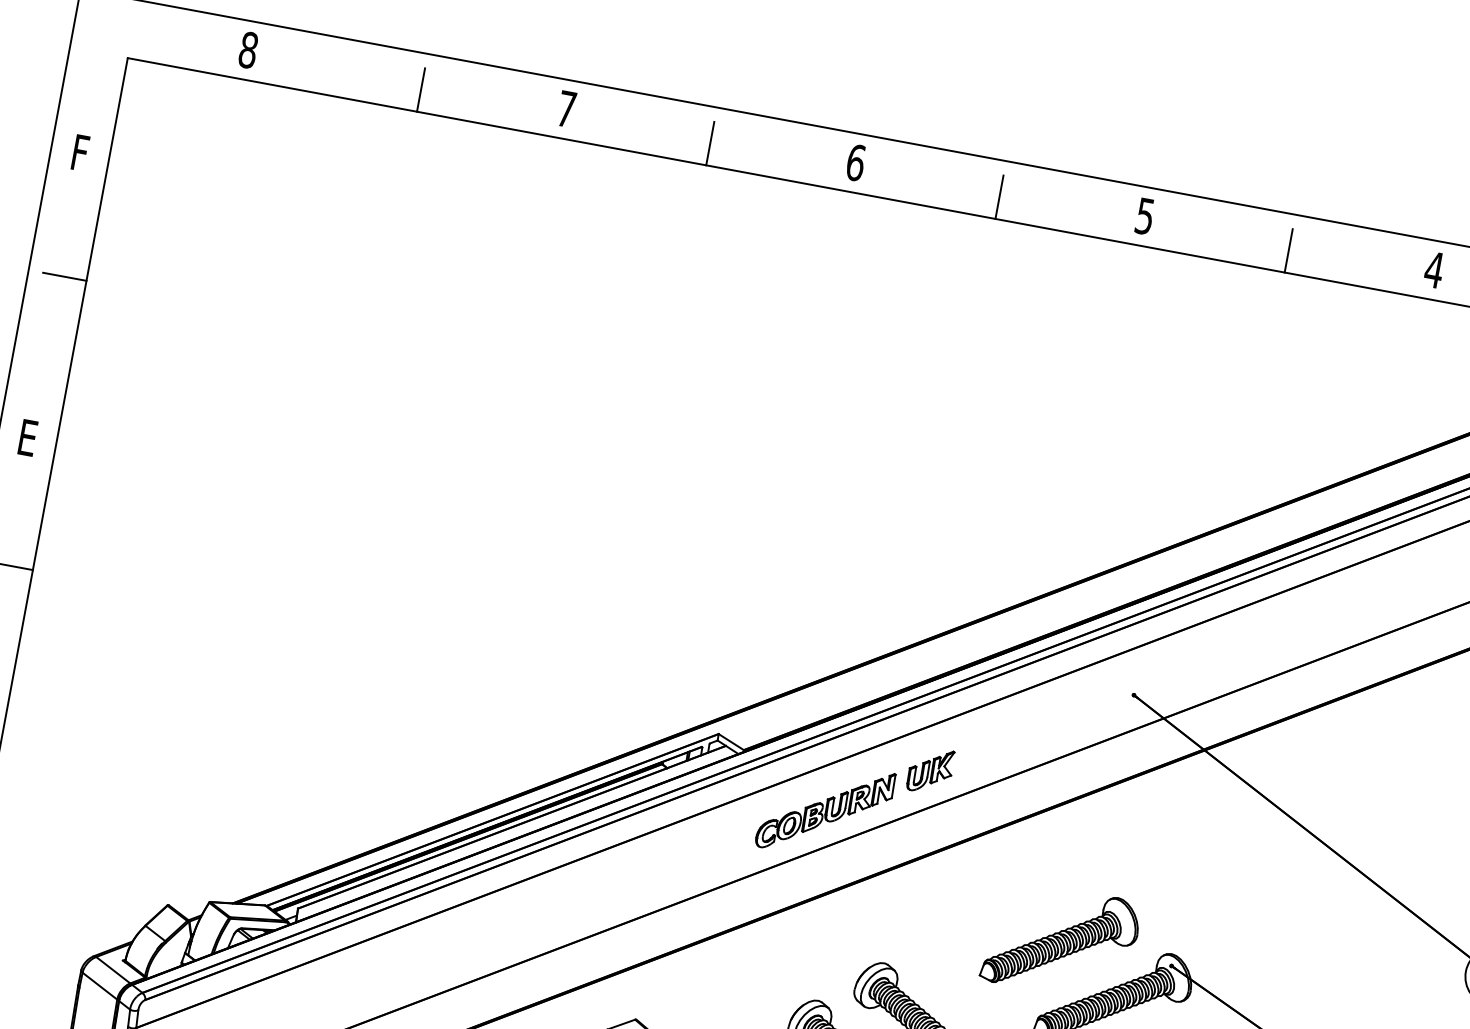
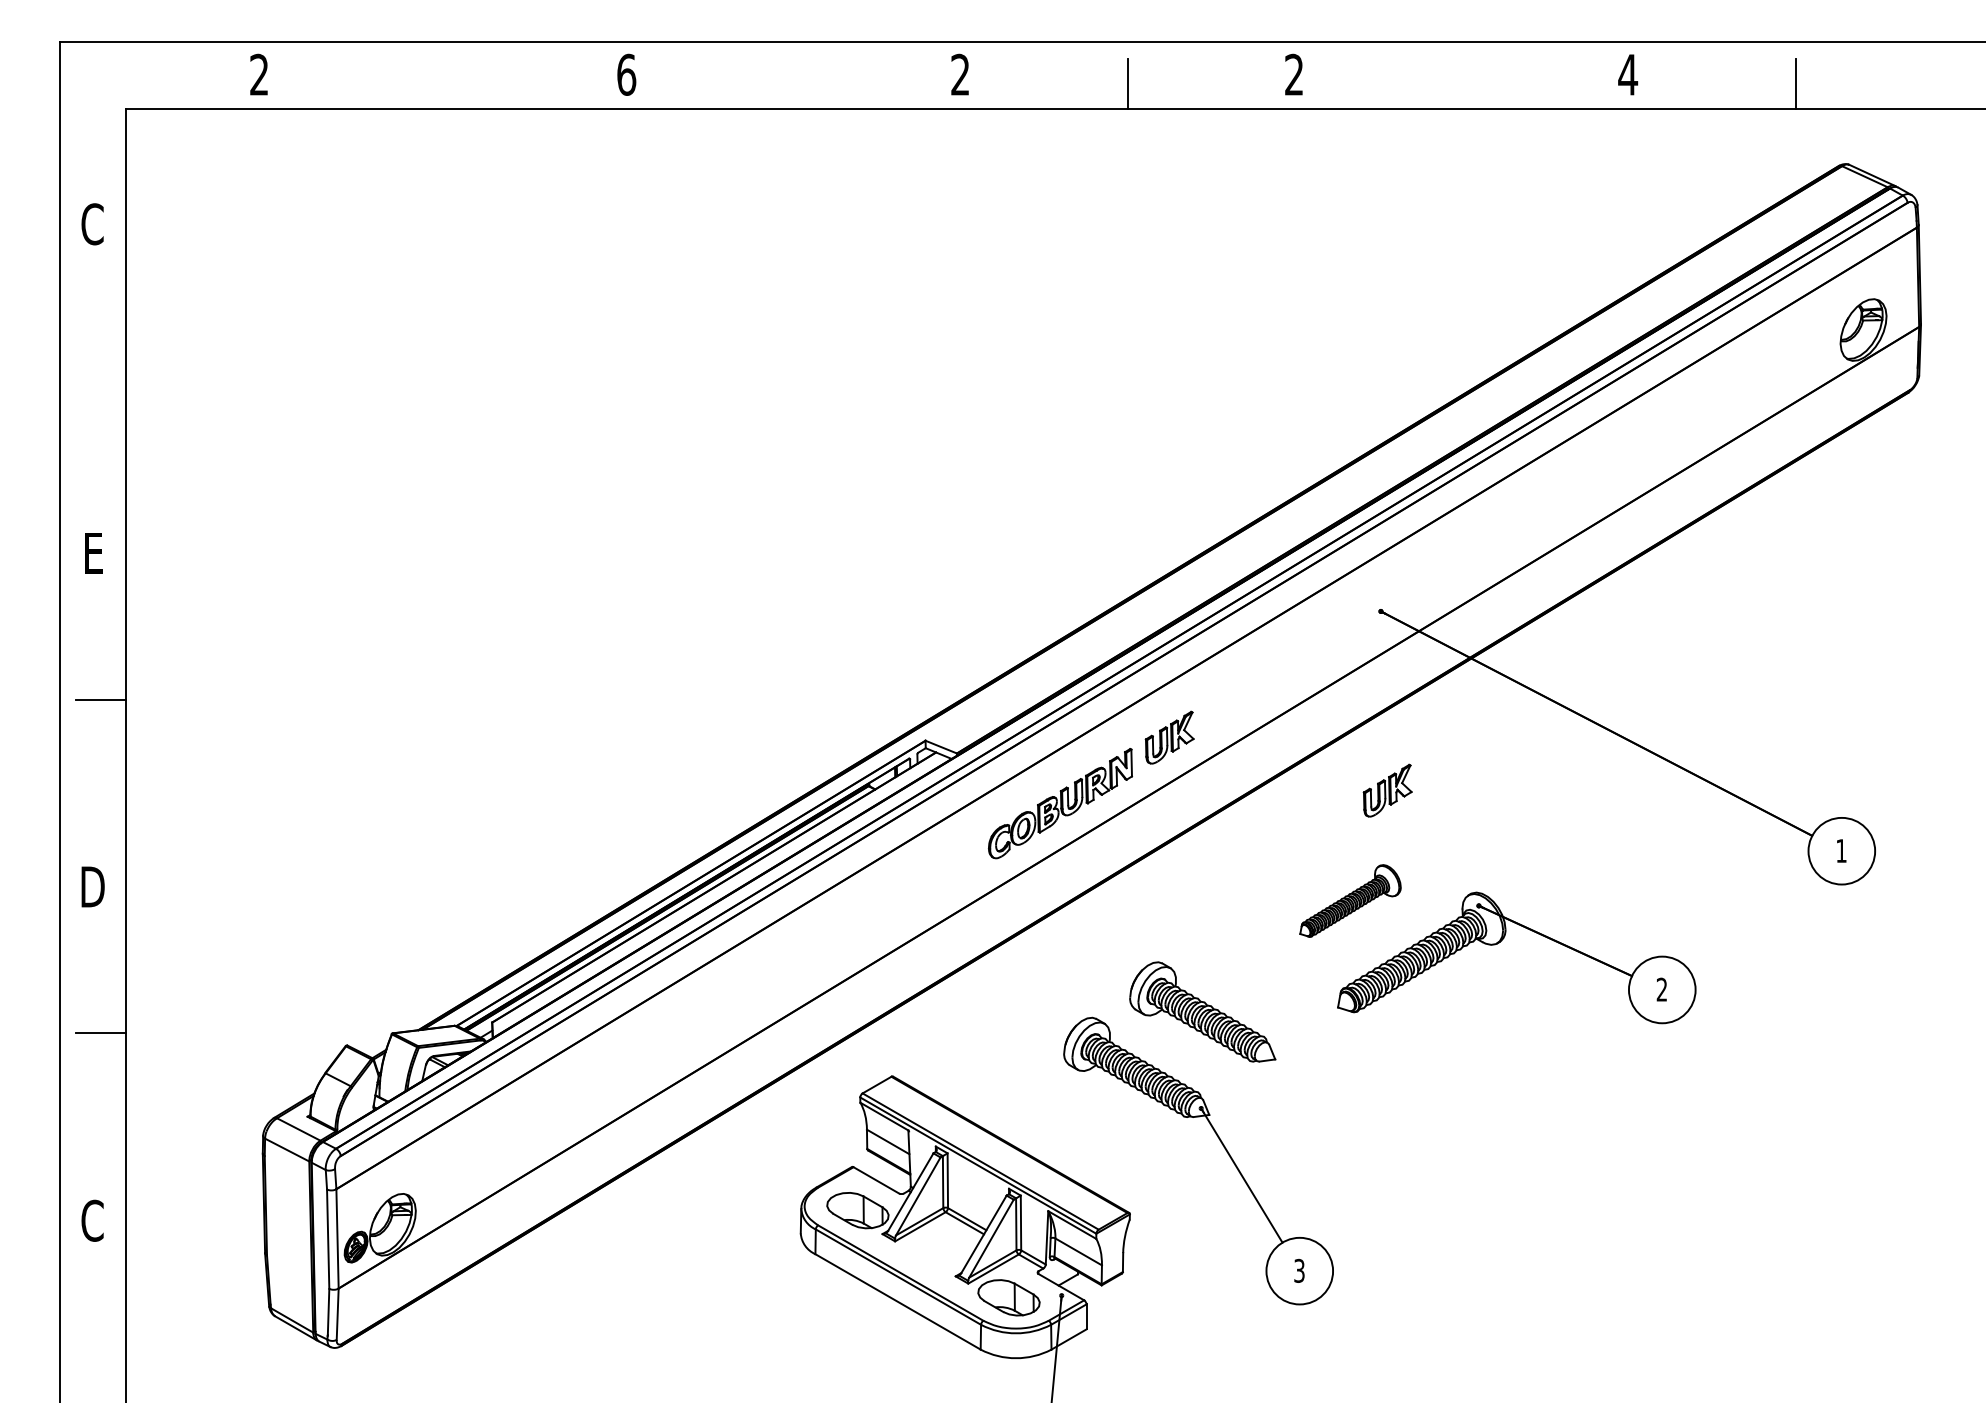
text: (248, 49) -> (259, 74), 8 -> 2
line: (421, 89) -> (460, 83), removed
text: (566, 108) -> (626, 74), 7 -> 6
line: (710, 143) -> (794, 83), removed
text: (79, 153) -> (92, 224), F -> C
text: (855, 162) -> (960, 74), 6 -> 2
text: (1145, 216) -> (1294, 74), 5 -> 2
line: (1288, 250) -> (1461, 83), removed
line: (65, 276) -> (101, 365), removed
part: (1110, 851) -> (1387, 790), added
part: (1061, 940) -> (1350, 900), size x0.6

